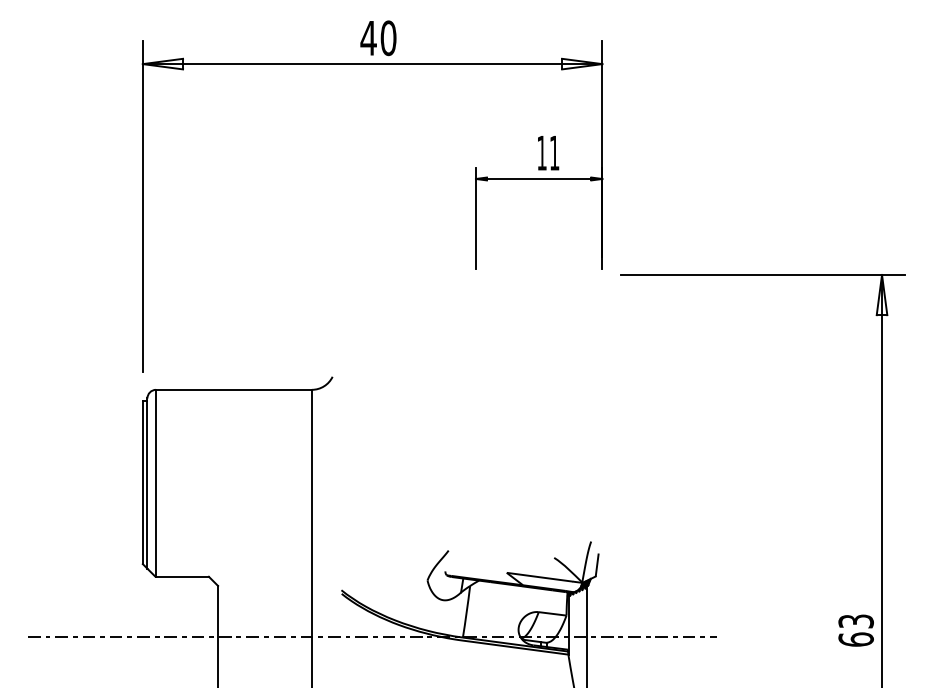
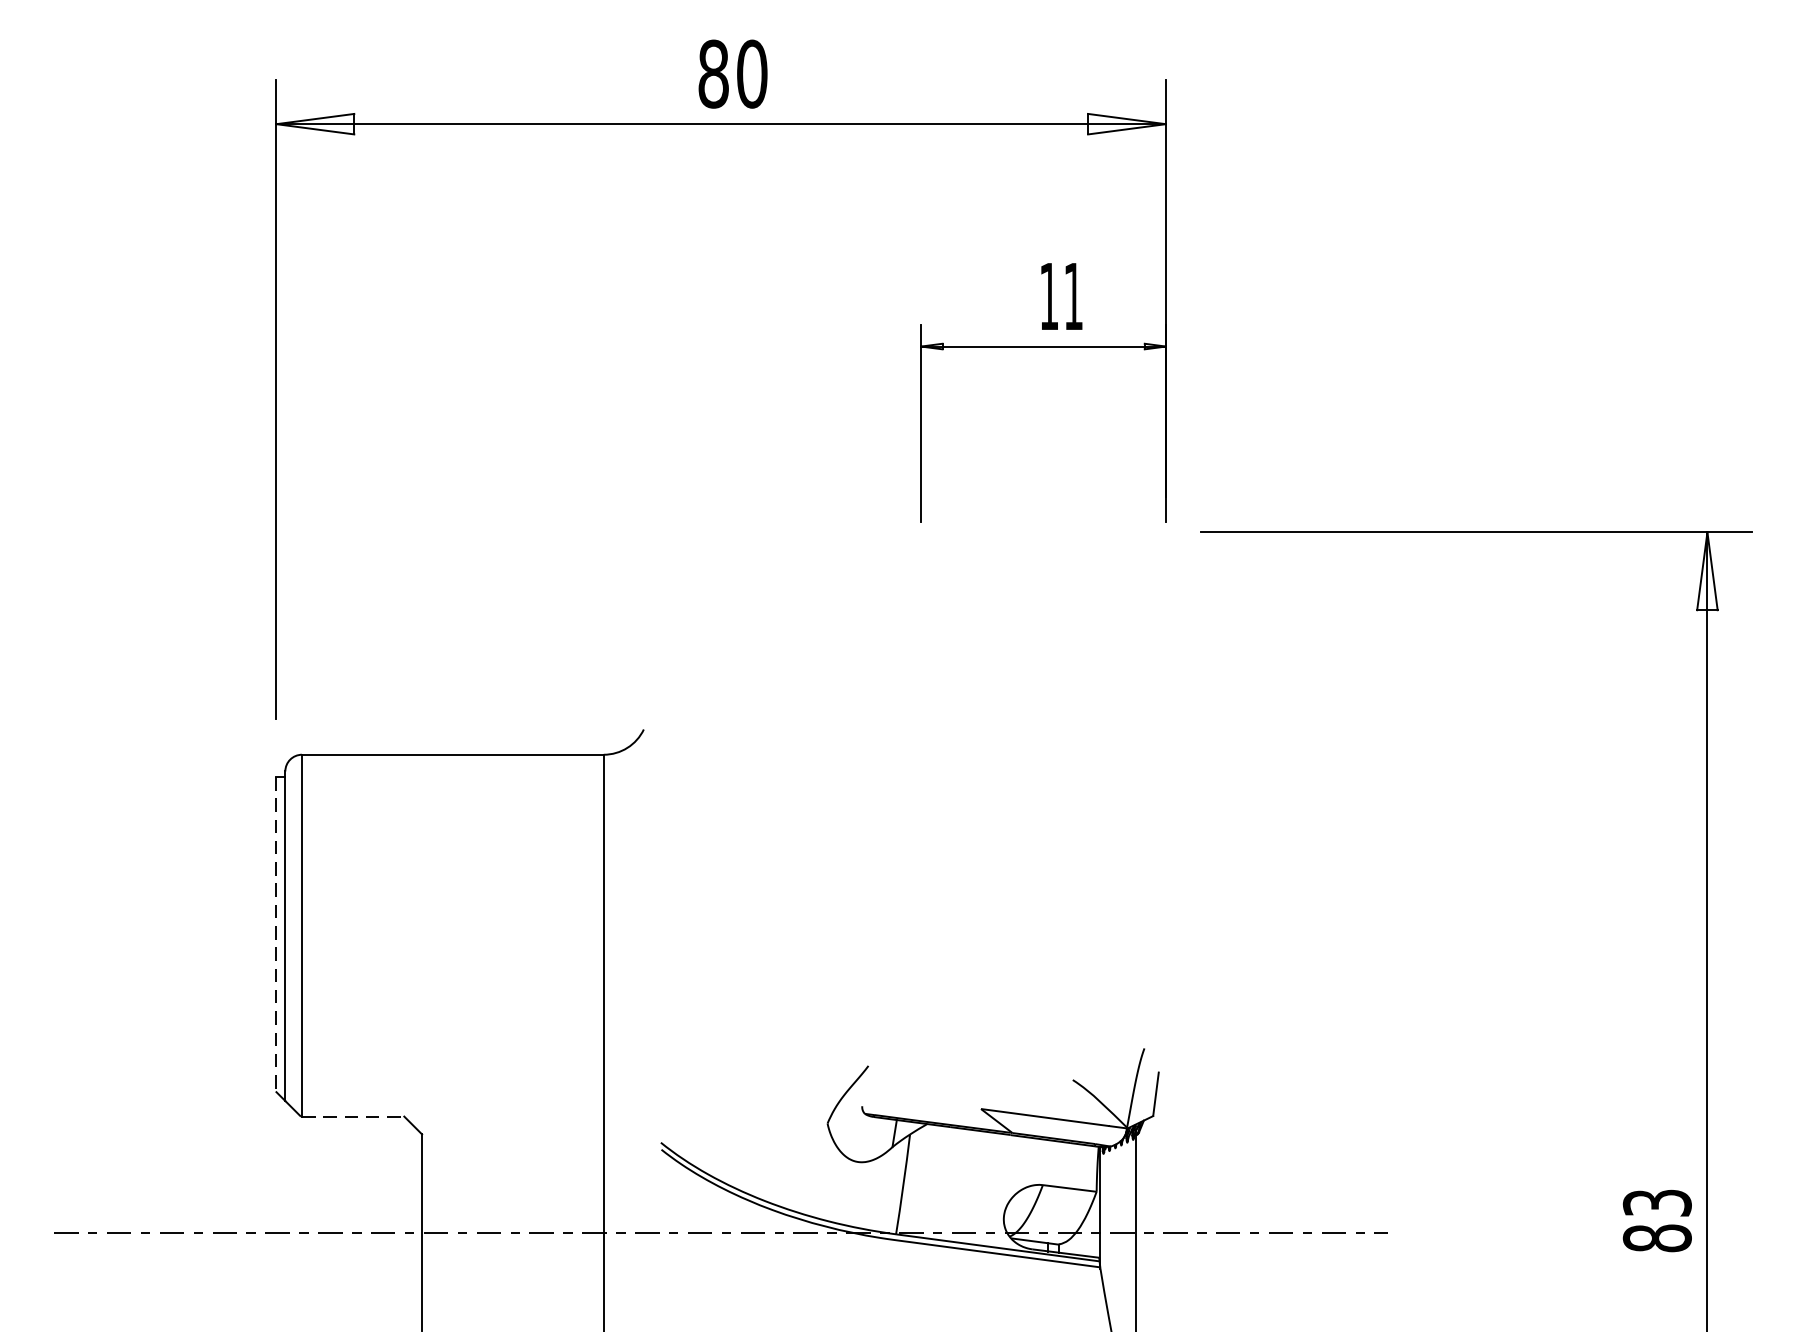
text: (368, 38) -> (713, 74), 40 -> 80
line: (142, 483) -> (275, 936), solid -> dashed
line: (182, 576) -> (353, 1116), solid -> dashed
text: (855, 639) -> (1656, 1238), 63 -> 83

